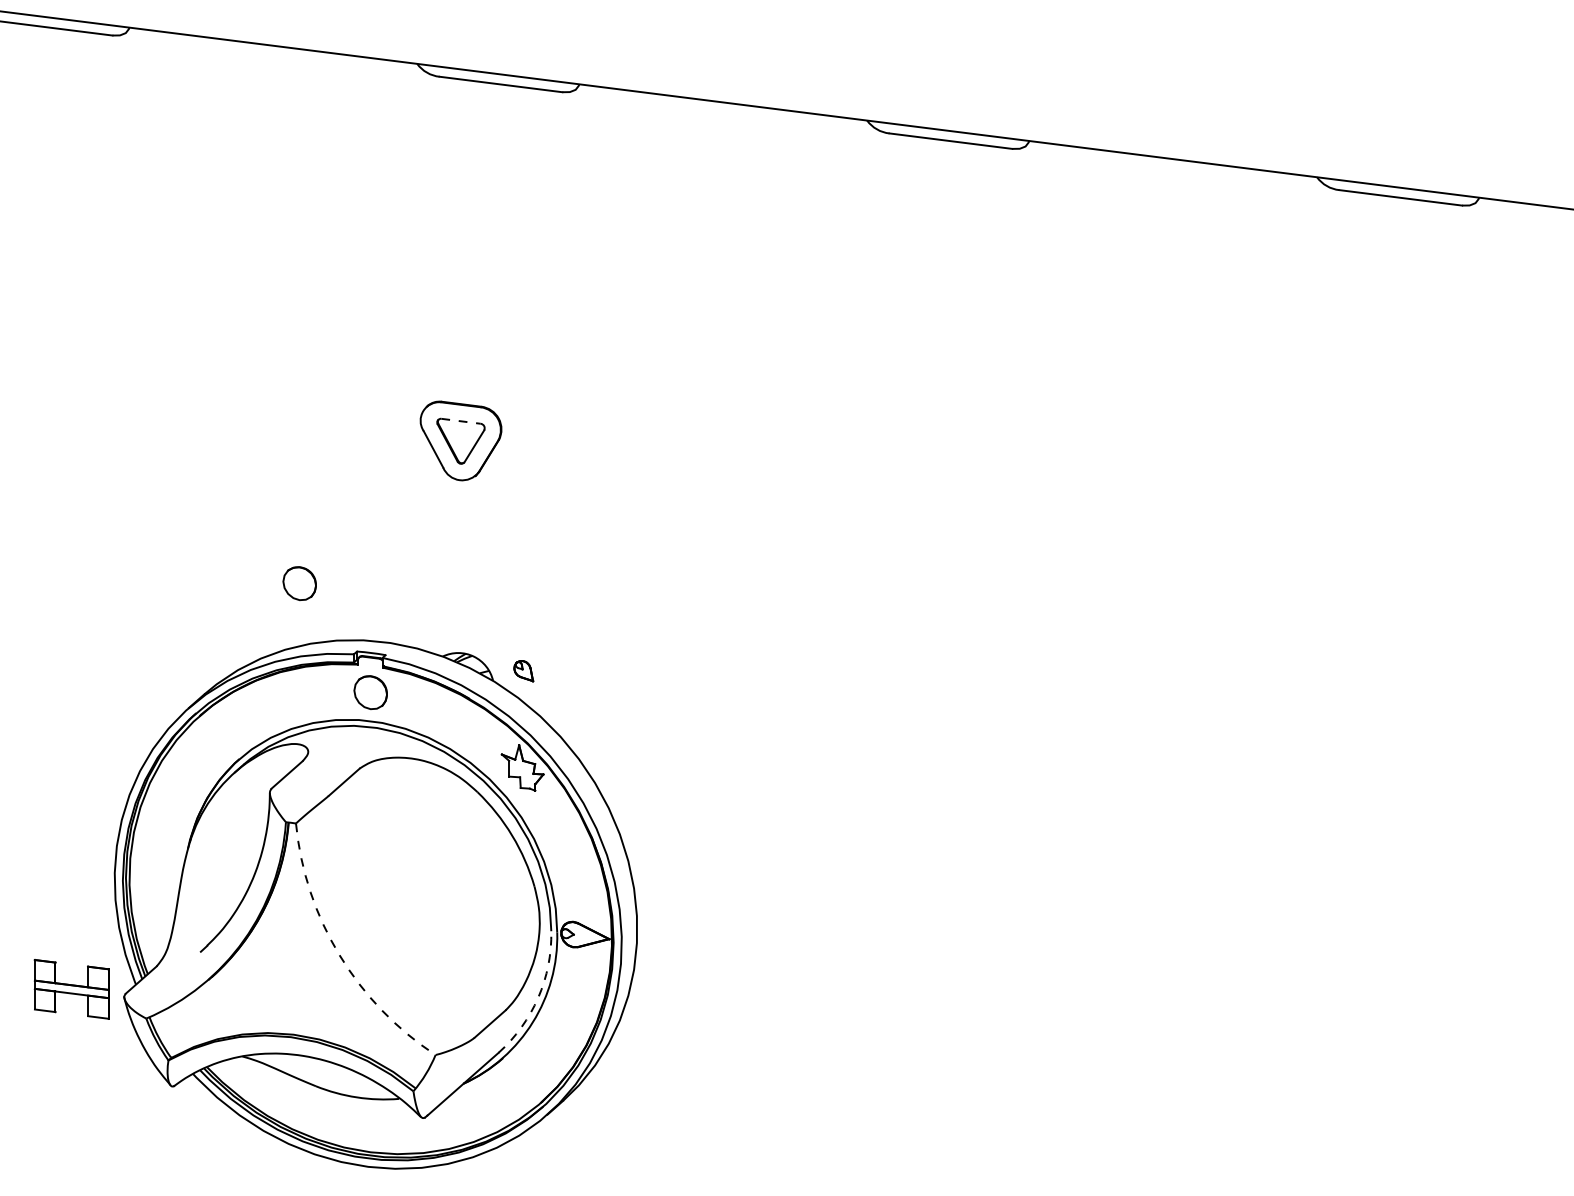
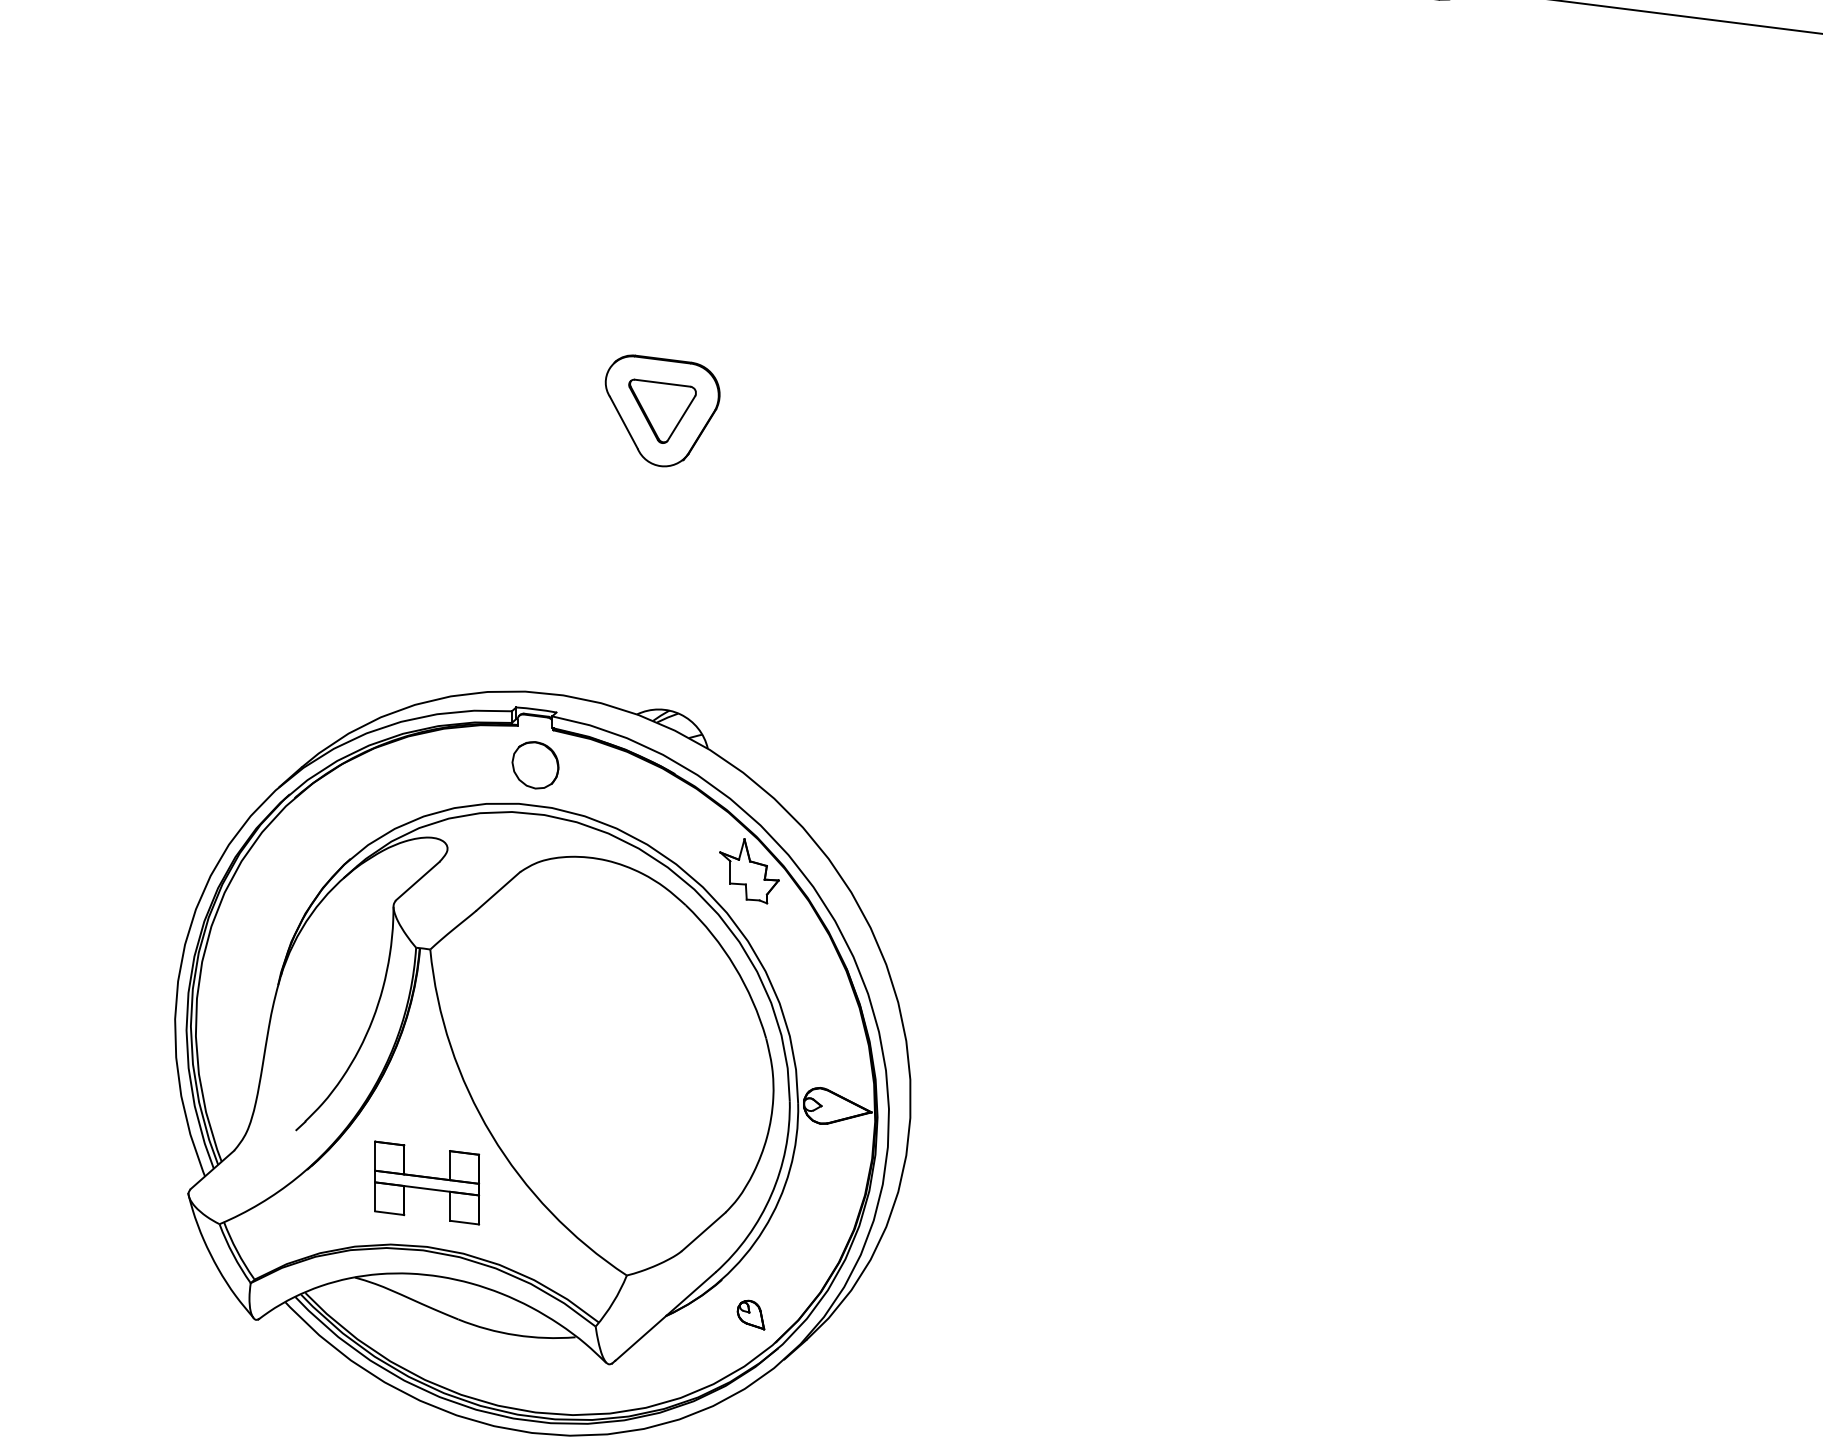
line: (461, 421) -> (663, 383), dashed -> solid
part: (299, 583) -> (435, 611), removed
part: (523, 671) -> (750, 1315), moved
arc: (339, 955) -> (491, 1135), dashed -> solid
part: (71, 989) -> (426, 1183), moved
arc: (538, 997) -> (771, 1194), dashed -> solid

